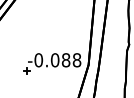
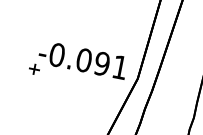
text: (71, 60) -> (110, 66), -0.088 -> -0.091

